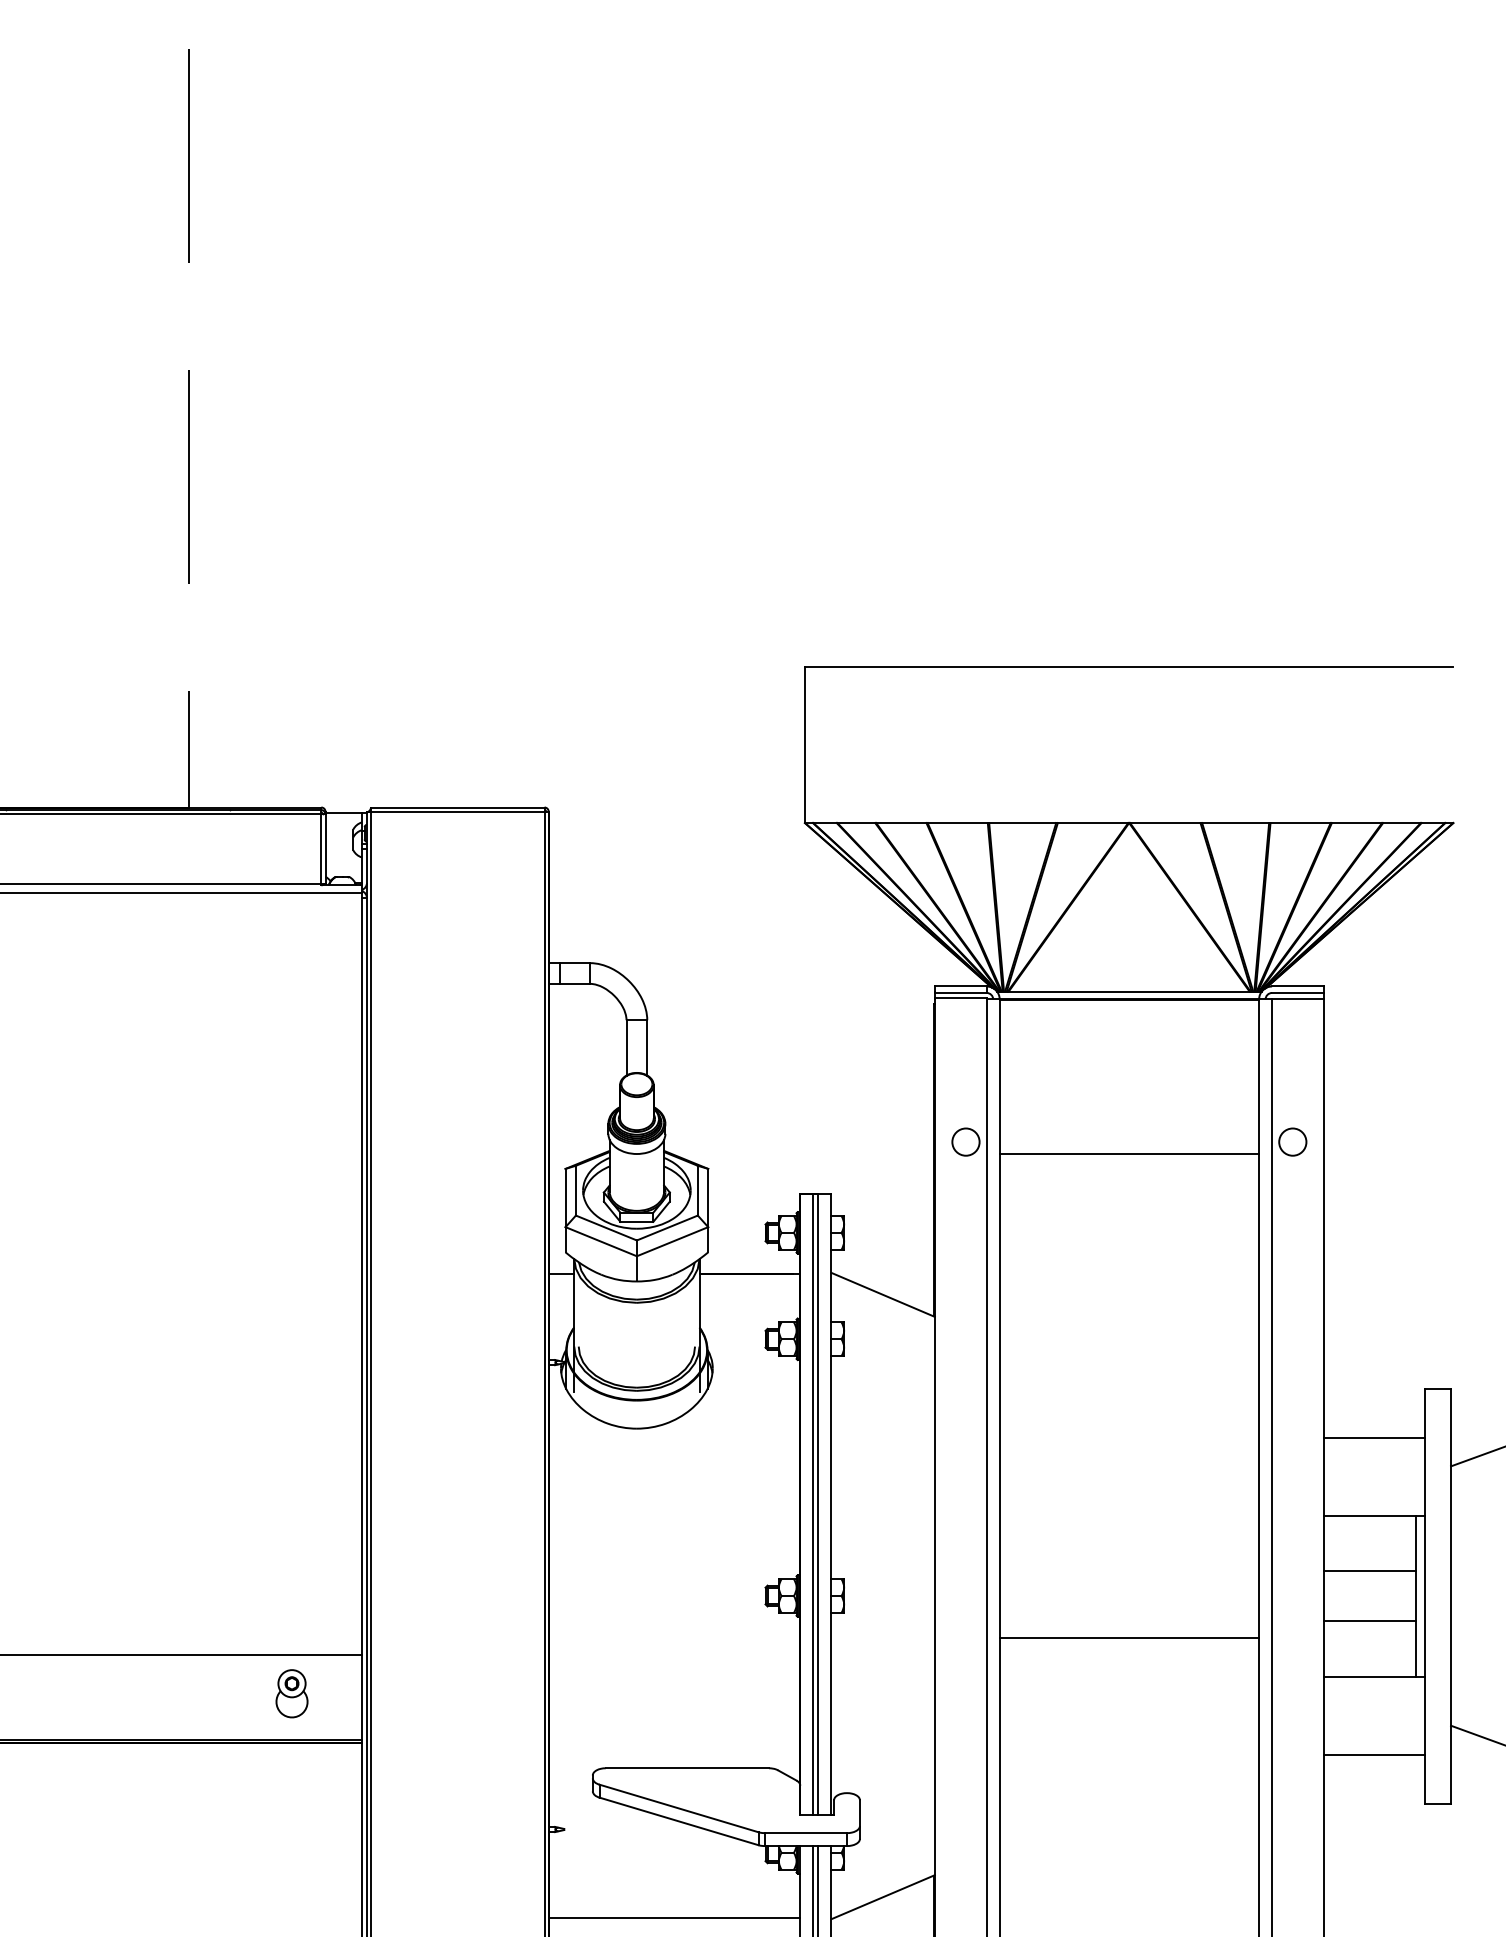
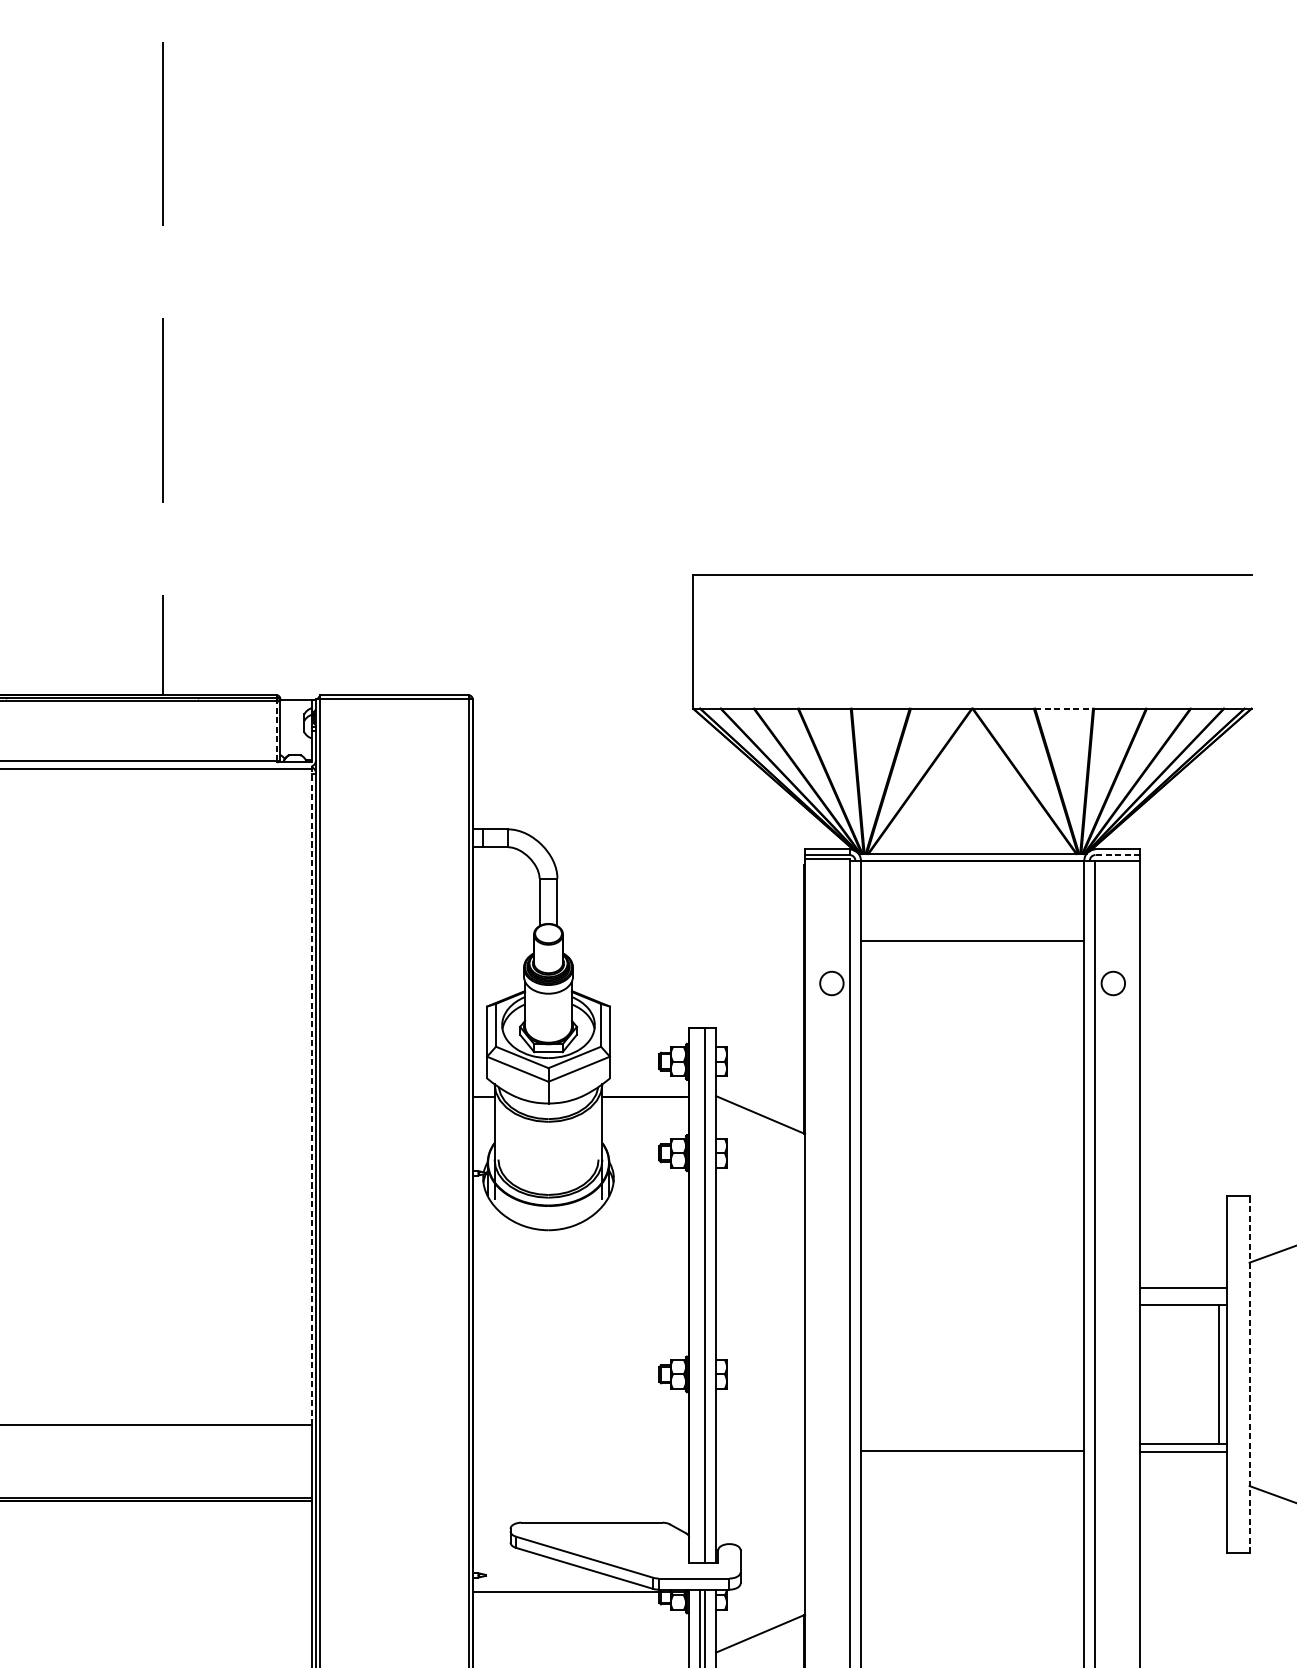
line: (1235, 823) -> (1063, 709), solid -> dashed
line: (321, 849) -> (276, 731), solid -> dashed
line: (1298, 992) -> (1118, 854), solid -> dashed
line: (1129, 1153) -> (972, 940), moved
line: (362, 1270) -> (312, 1094), solid -> dashed
line: (1374, 1437) -> (1183, 1287), moved
line: (813, 1504) -> (700, 1295), removed
line: (1369, 1571) -> (1179, 1353), removed
line: (1451, 1596) -> (1249, 1374), solid -> dashed
line: (1369, 1620) -> (1179, 1395), removed
line: (1129, 1638) -> (972, 1451), moved
part: (291, 1693) -> (251, 1458), removed
line: (1374, 1754) -> (1183, 1452), moved
line: (674, 1917) -> (580, 1591), moved

